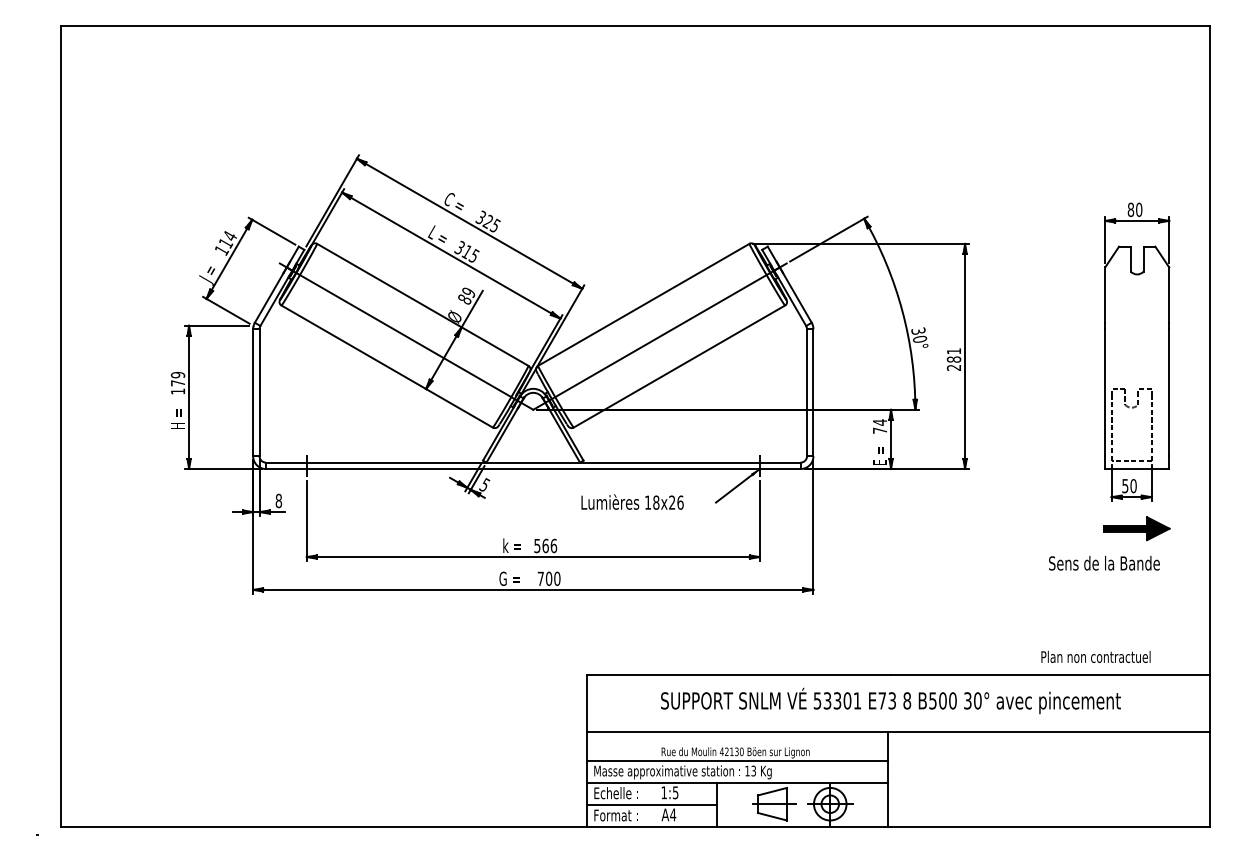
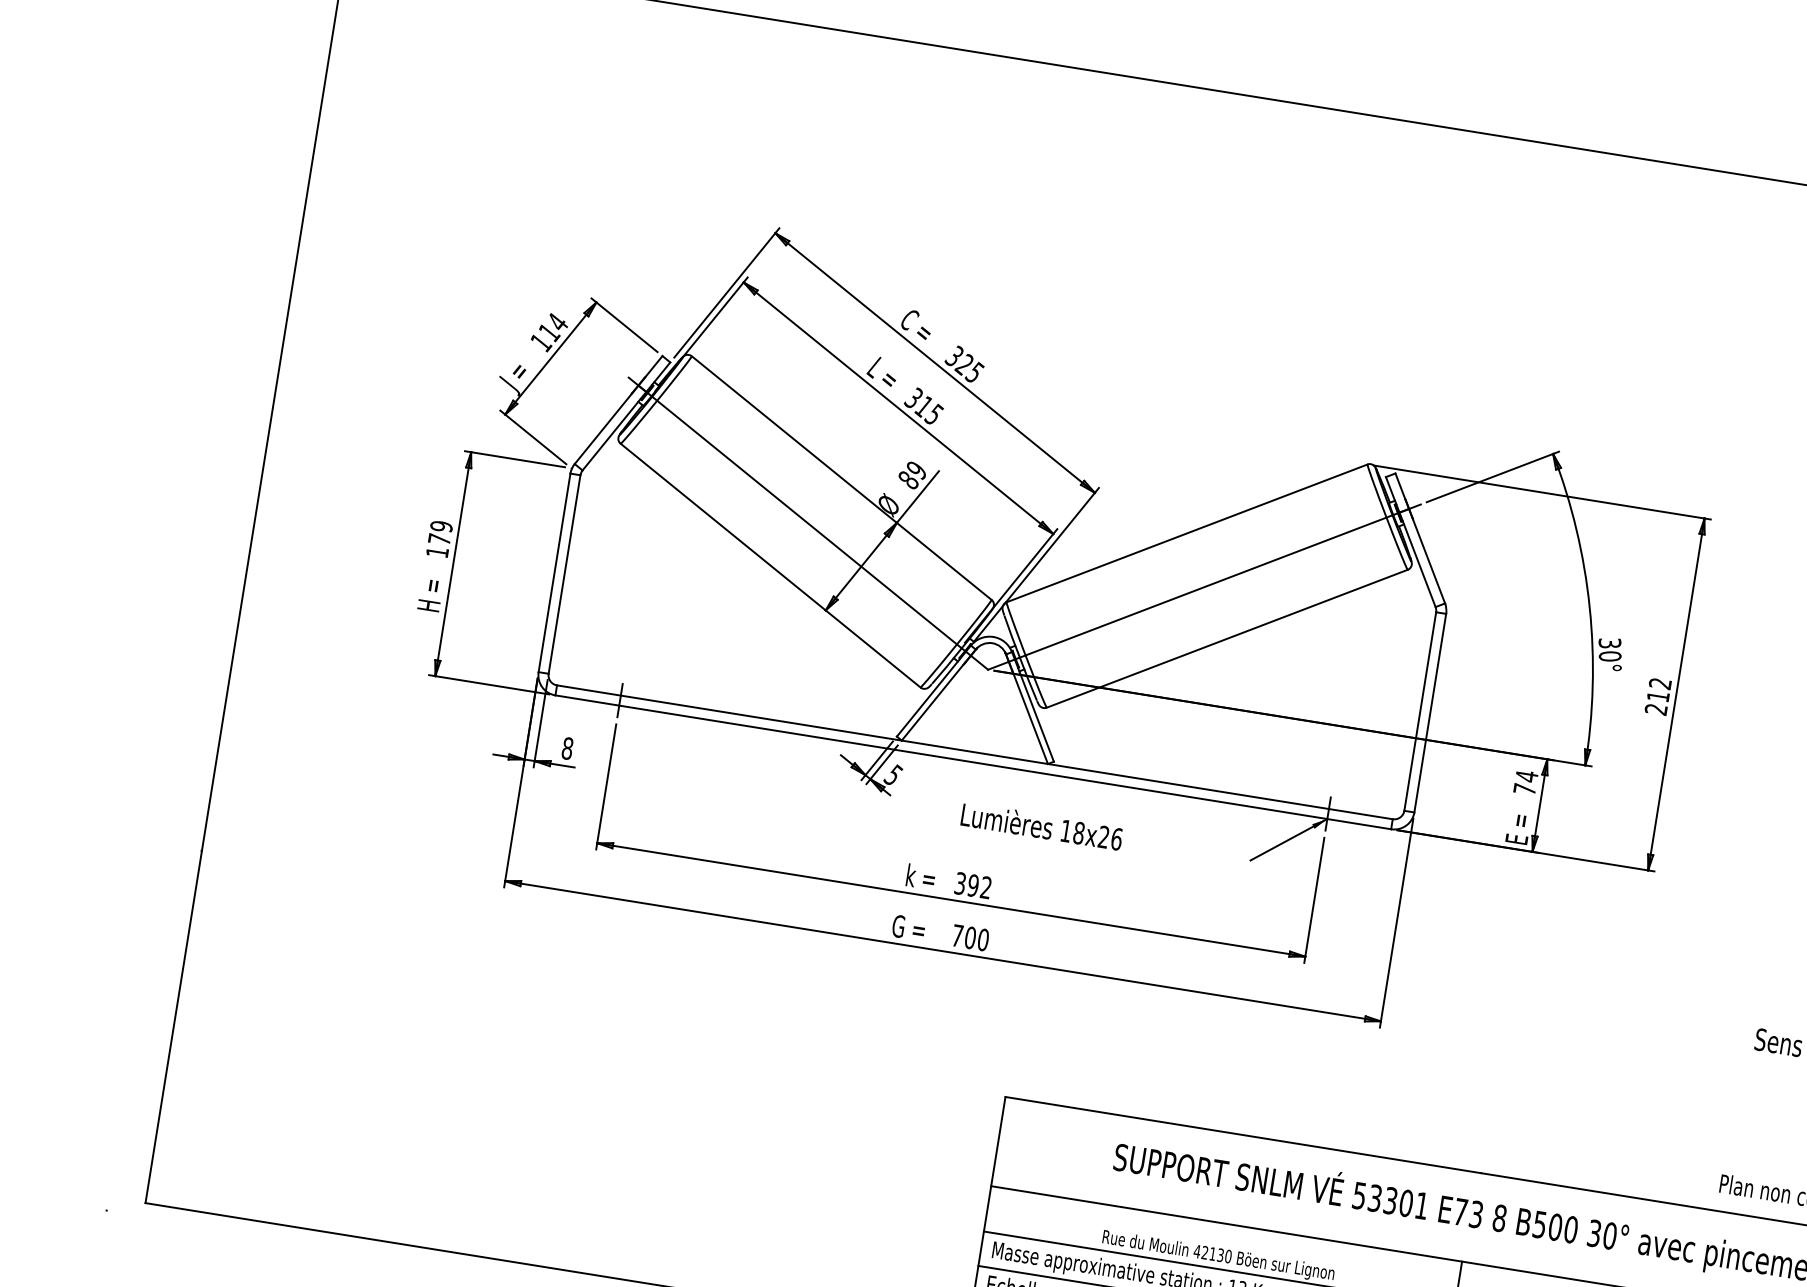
text: (953, 355) -> (1658, 690), 281 -> 212
text: (632, 501) -> (1042, 825), moved
text: (545, 545) -> (973, 884), 566 -> 392

